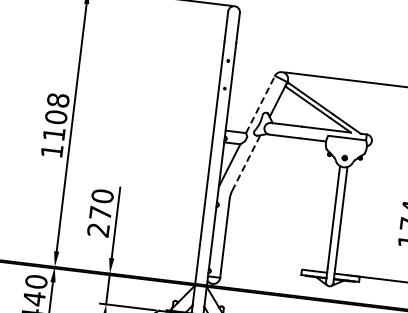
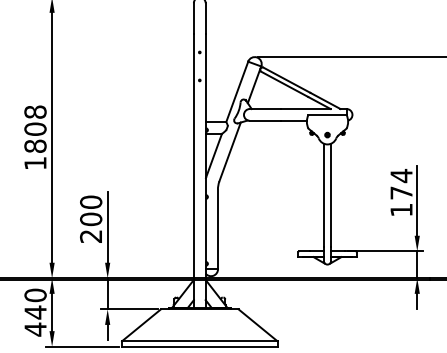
line: (260, 104) -> (237, 91), dashed -> solid
text: (54, 133) -> (35, 145), 1108 -> 1808
line: (246, 162) -> (230, 151), dashed -> solid
text: (100, 213) -> (91, 219), 270 -> 200

